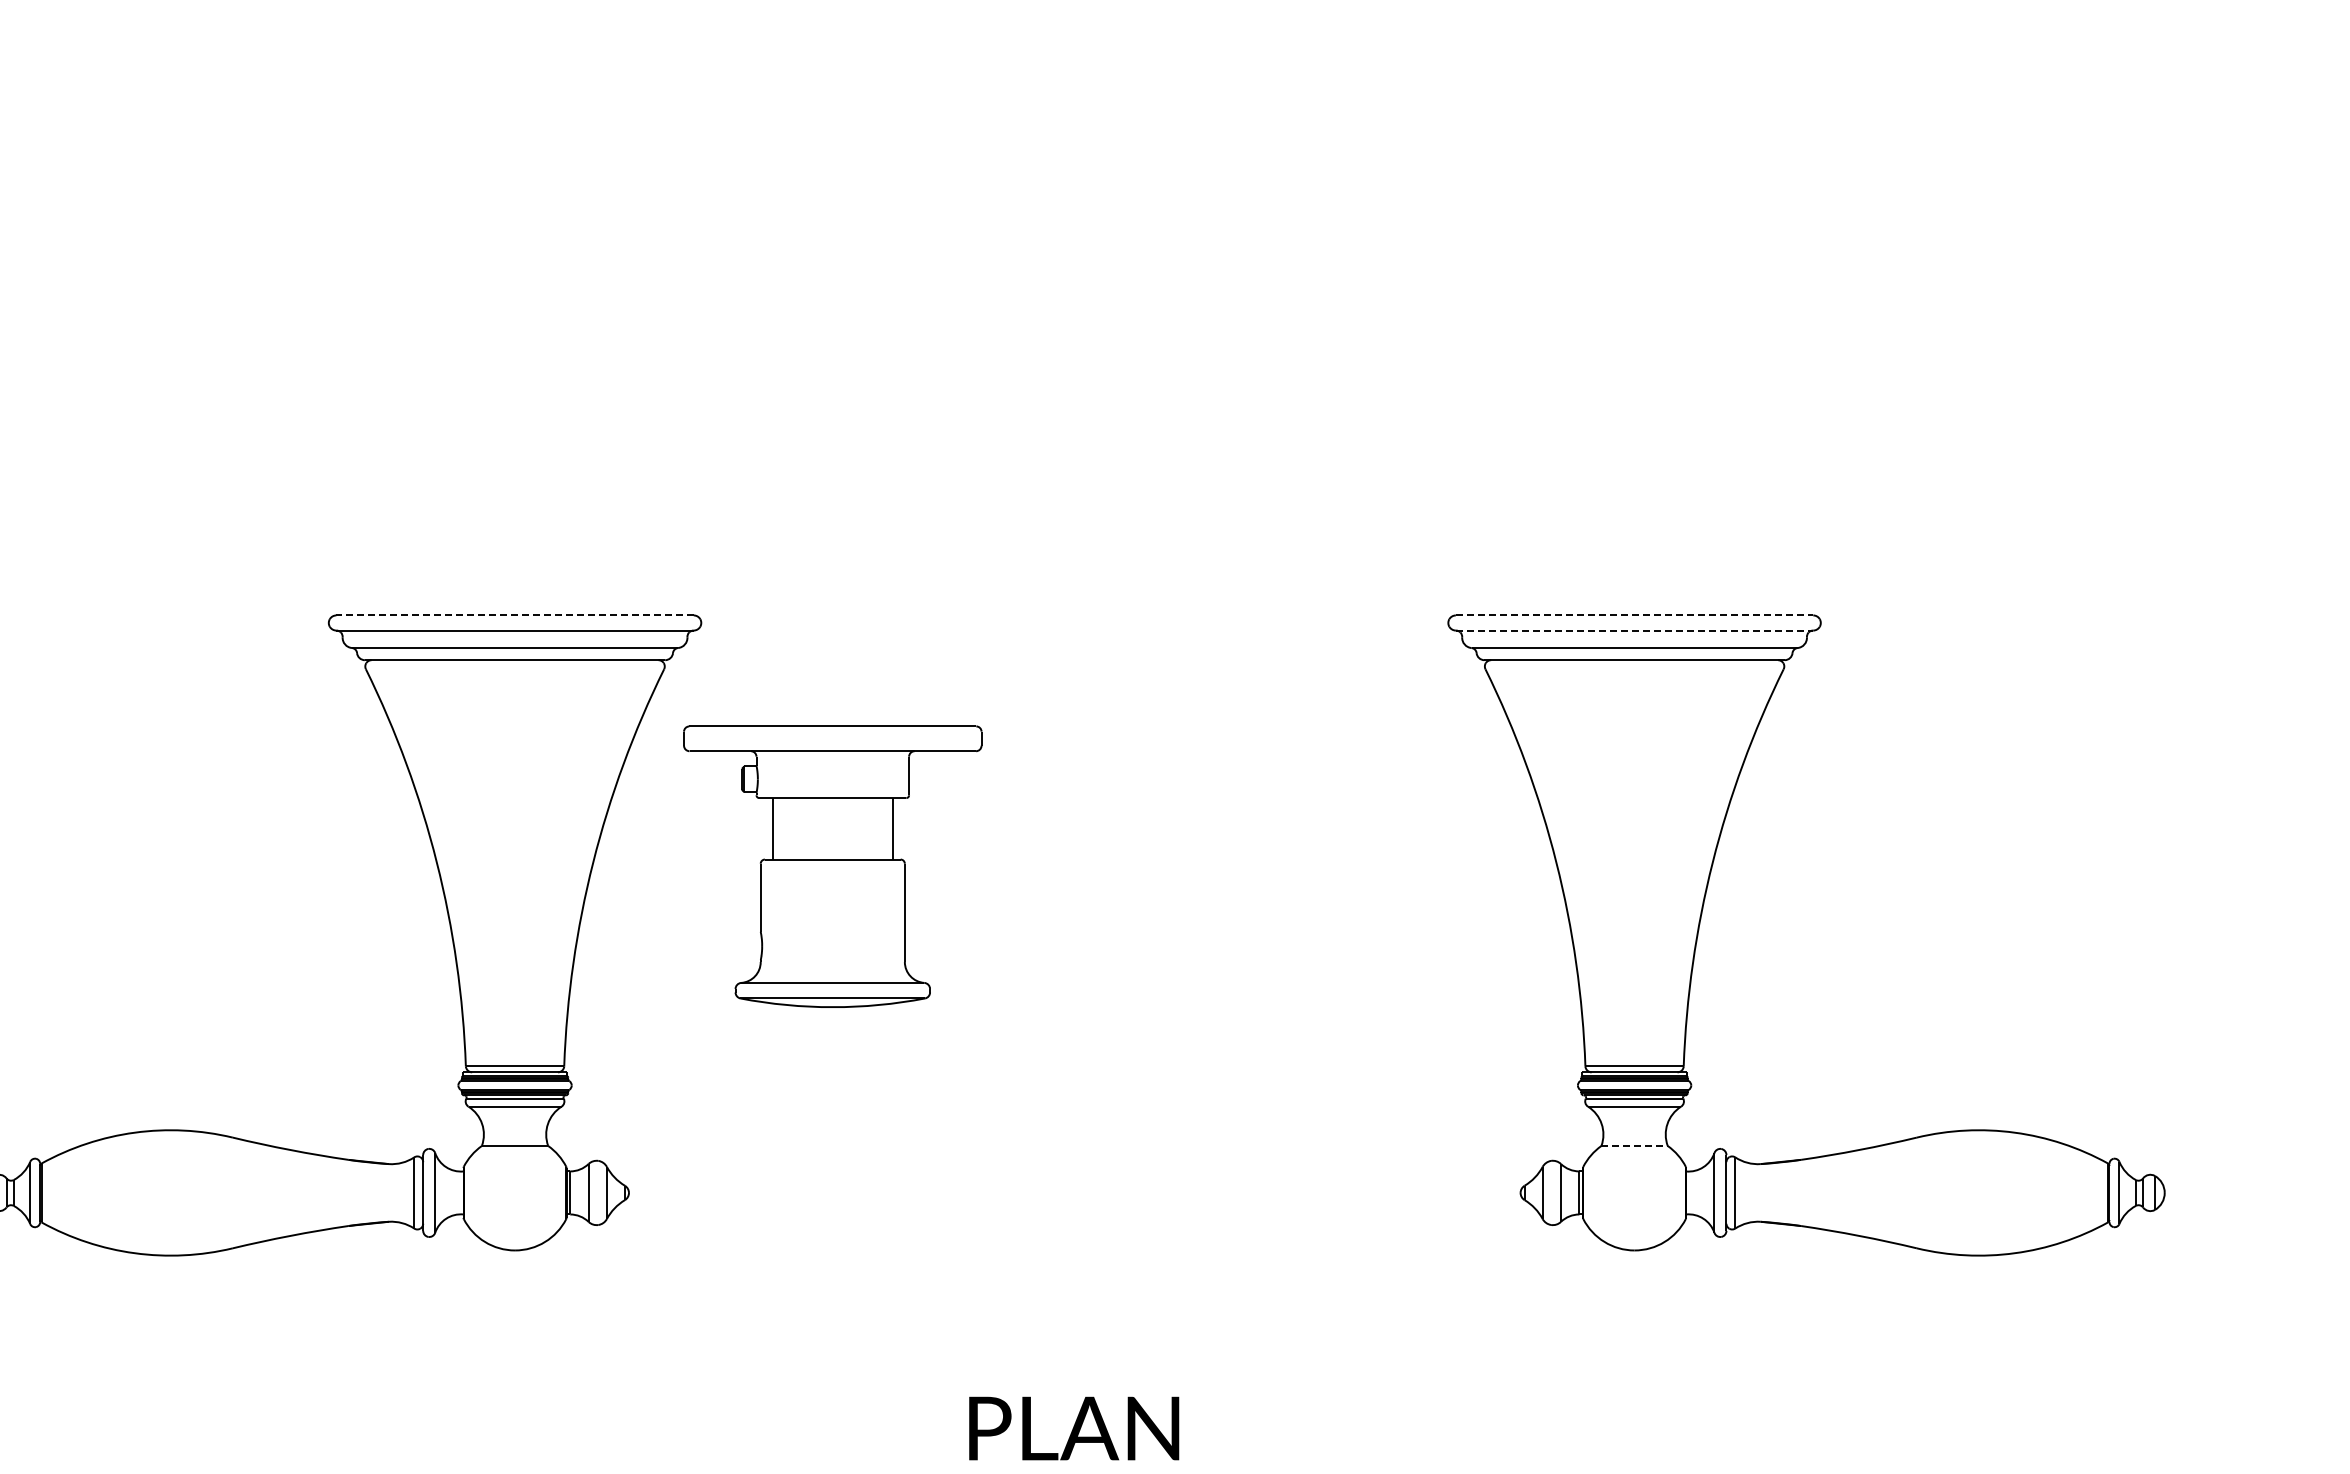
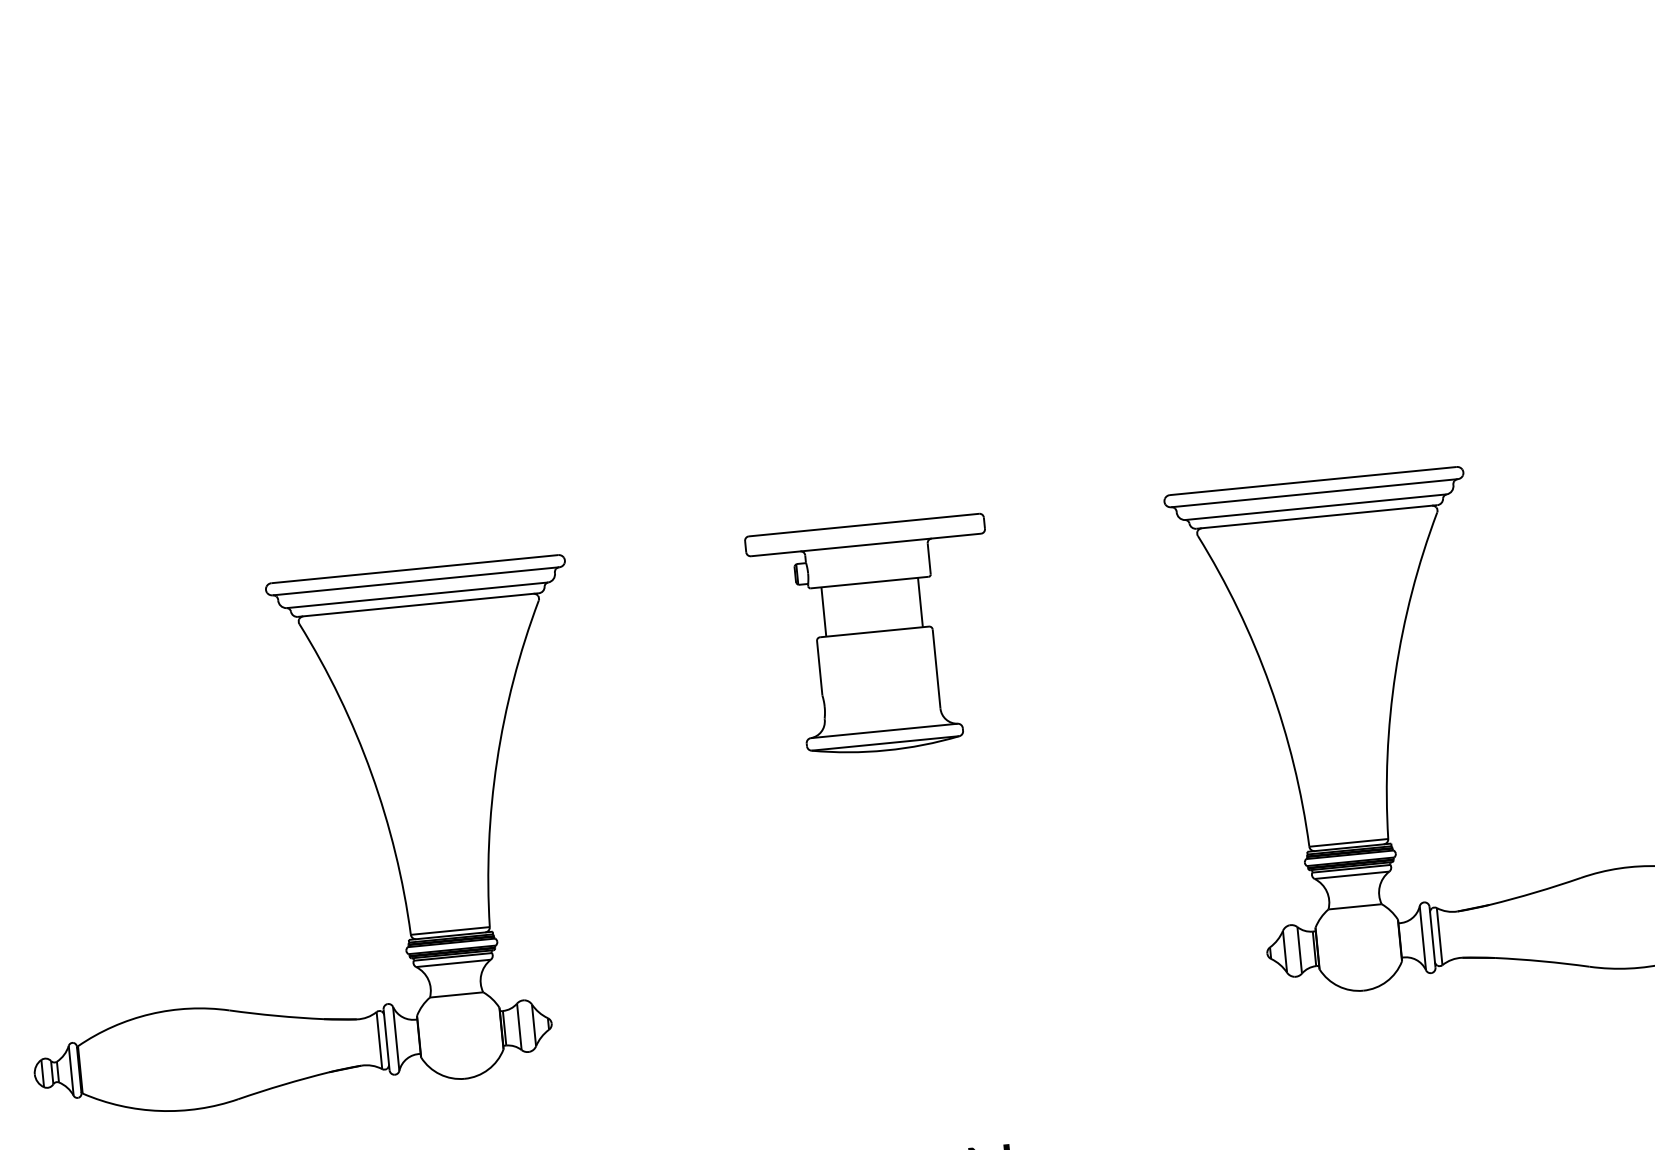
line: (515, 615) -> (415, 569), dashed -> solid
line: (1634, 615) -> (1313, 481), dashed -> solid
line: (1634, 630) -> (1314, 493), dashed -> solid
part: (832, 866) -> (874, 637), moved
line: (1635, 1145) -> (1355, 906), dashed -> solid

